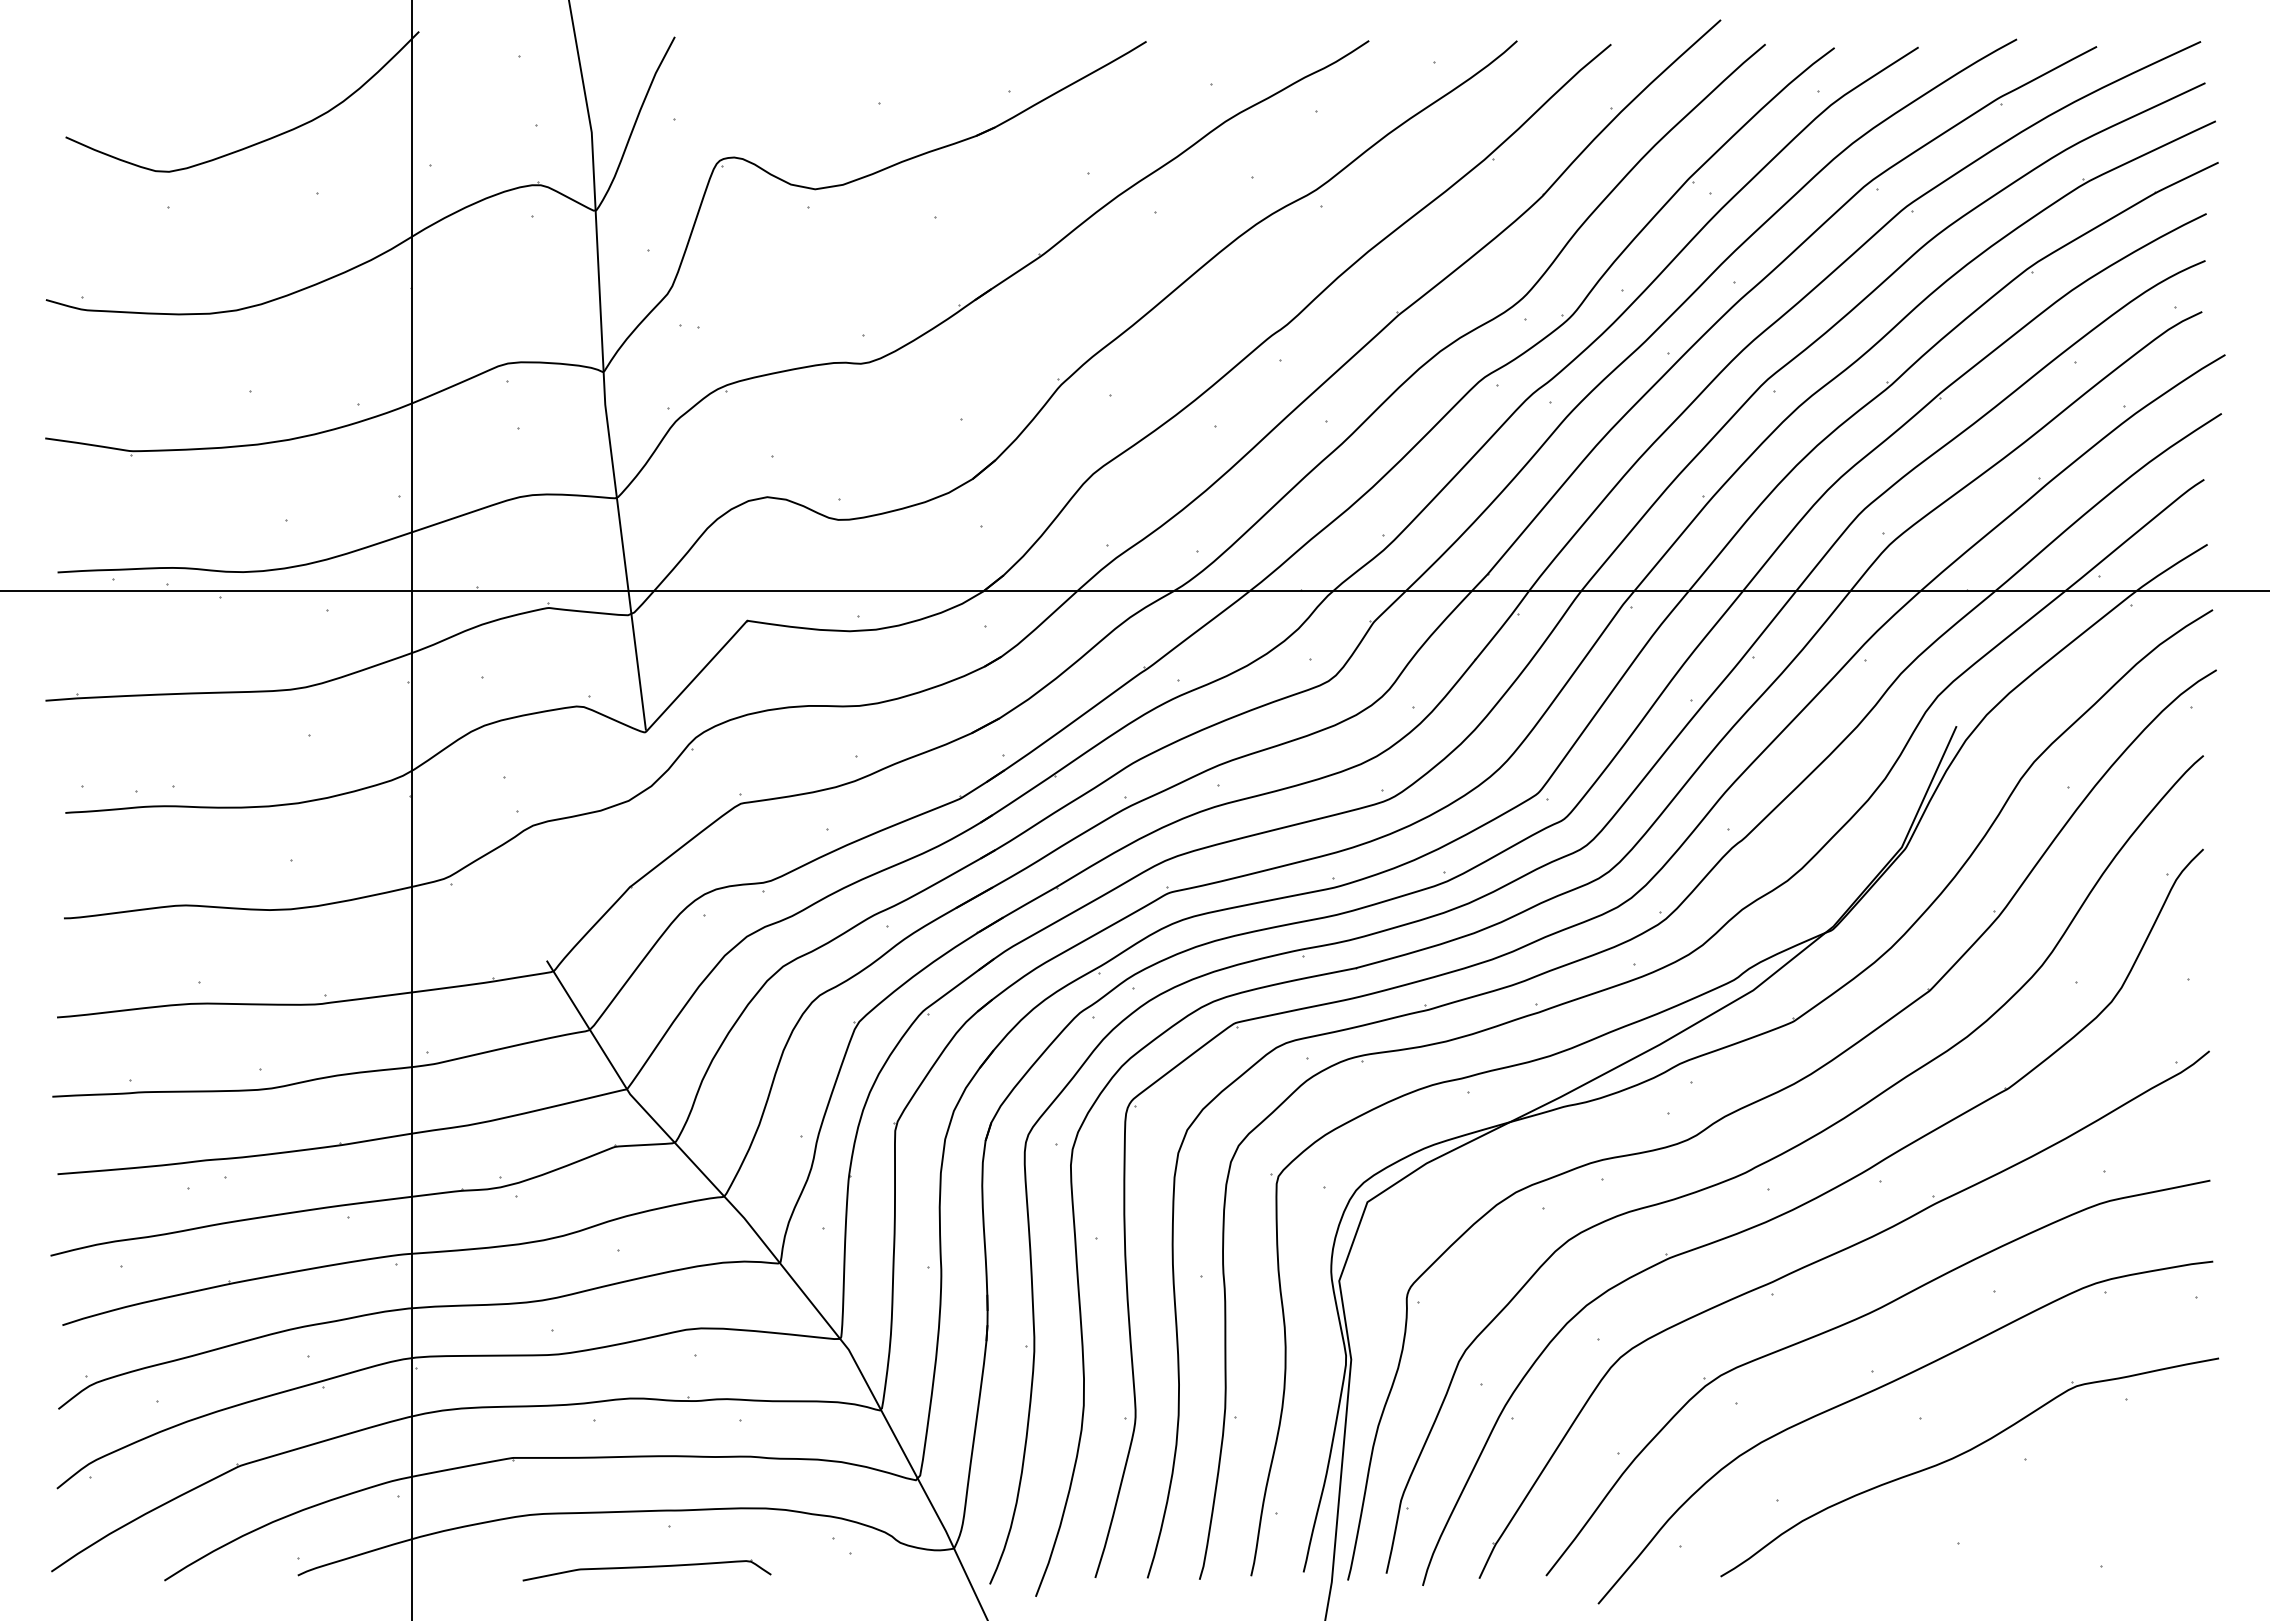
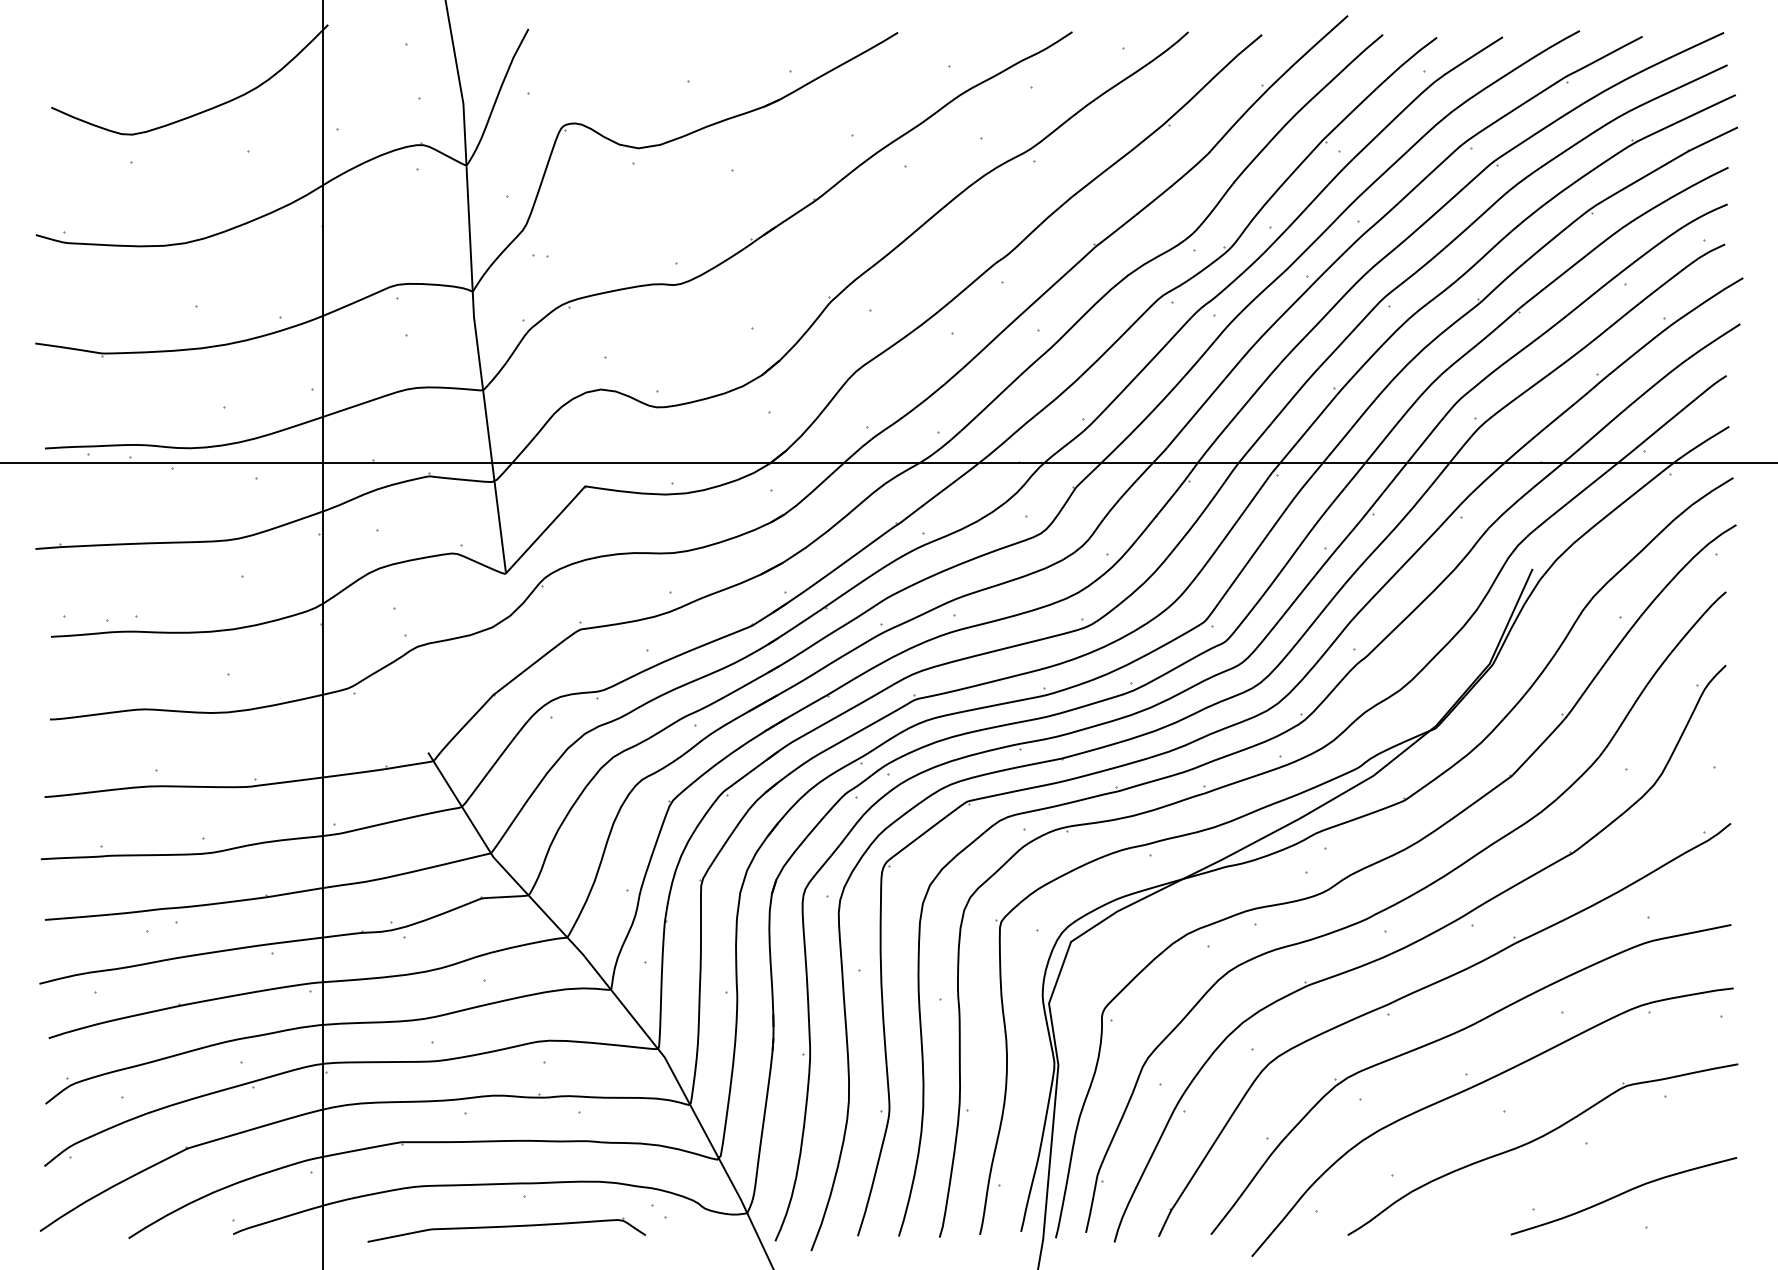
curve: (2071, 1524) -> (1622, 1194), added
part: (646, 1569) -> (506, 1229), size x1.43

